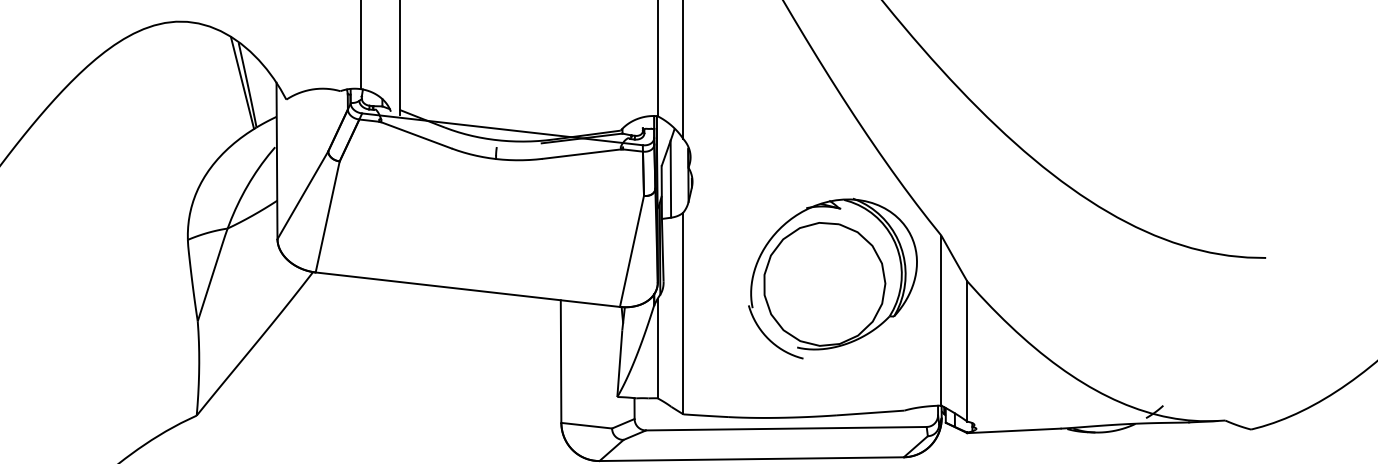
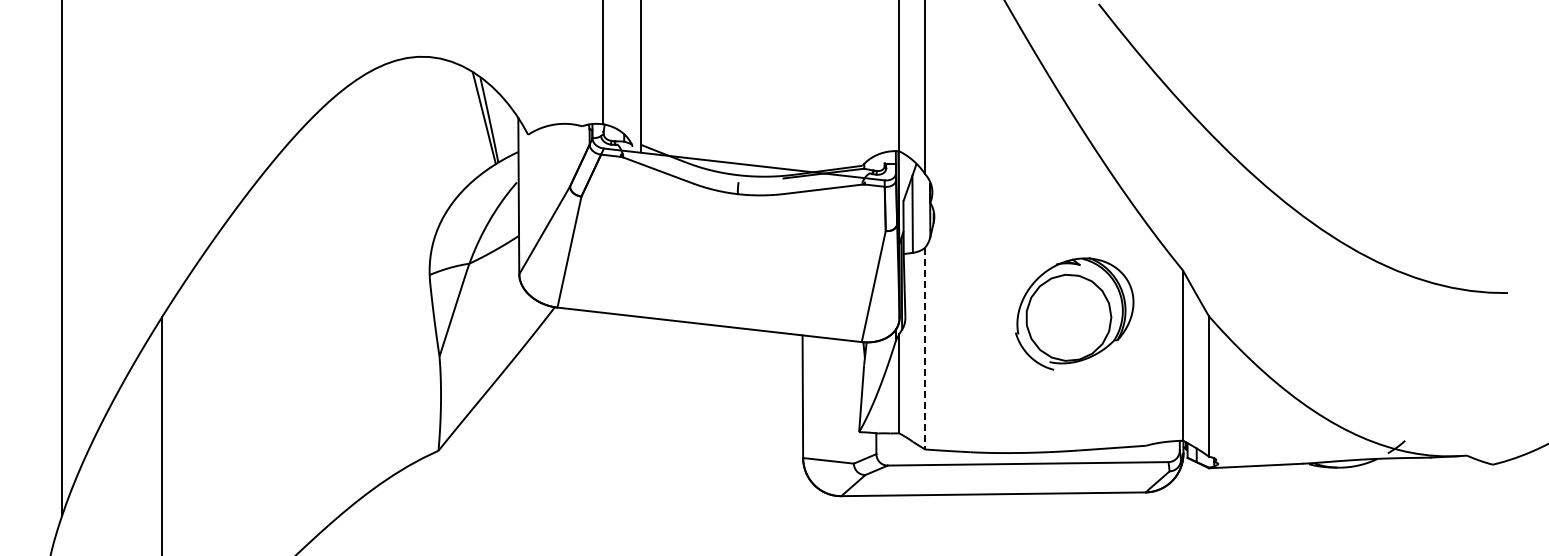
part: (832, 278) -> (1074, 313), size x0.7
line: (683, 313) -> (925, 348), solid -> dashed

